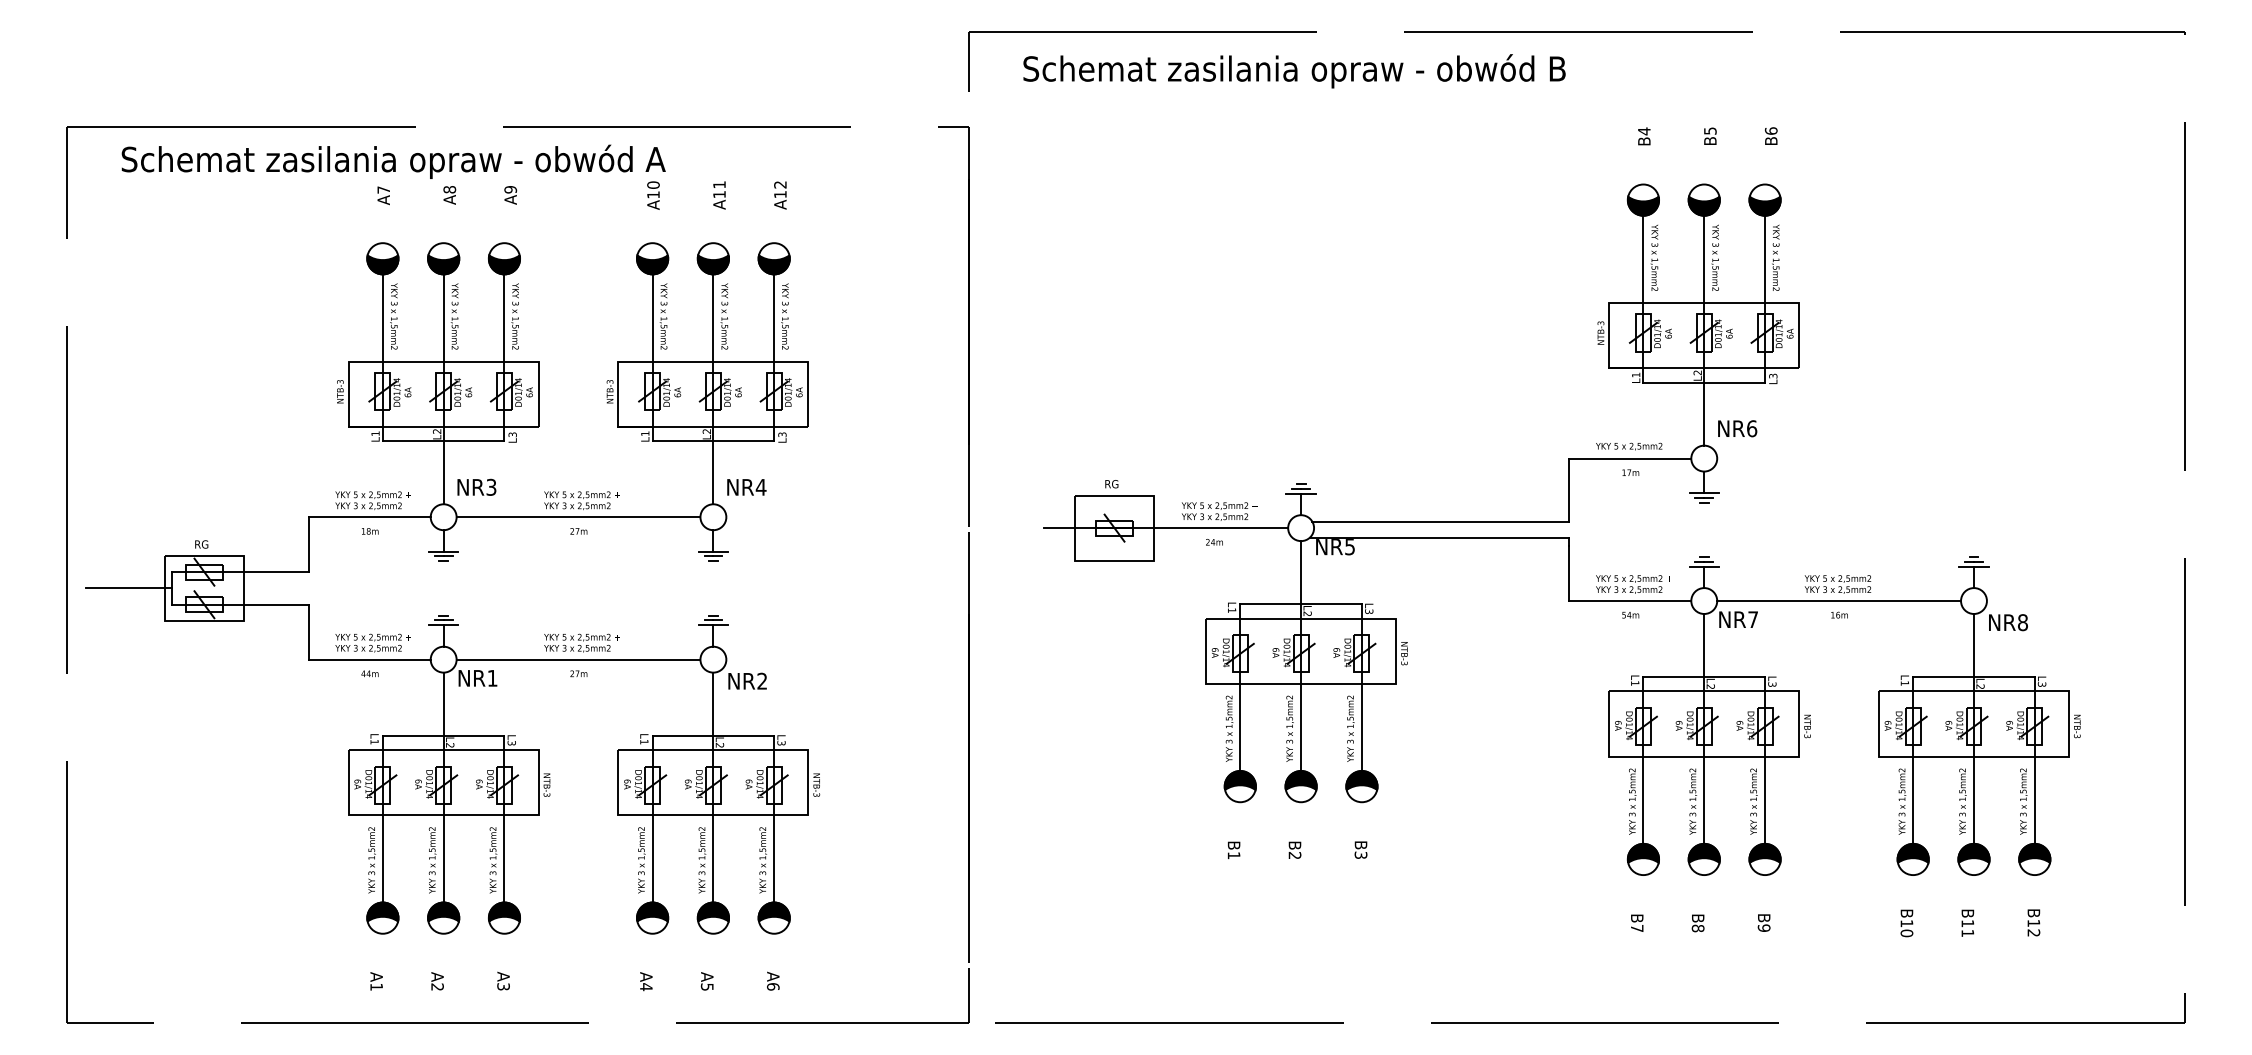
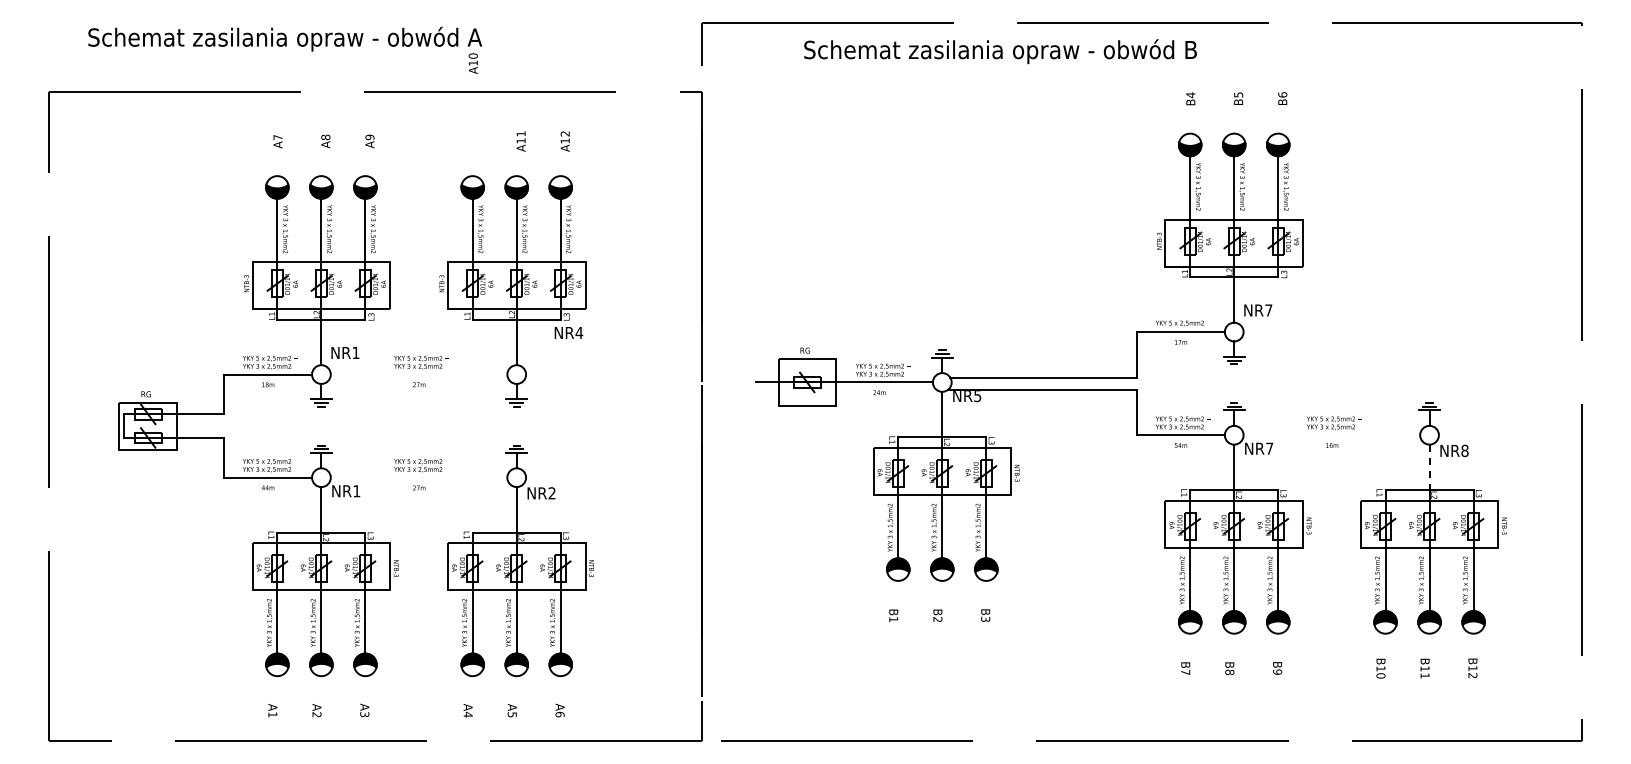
text: (1294, 71) -> (1000, 51), moved
text: (394, 176) -> (285, 49), moved
text: (1751, 428) -> (1268, 310), NR6 -> NR7
text: (490, 486) -> (355, 352), NR3 -> NR1
text: (746, 486) -> (568, 332), moved
line: (577, 517) -> (418, 374), removed
line: (128, 588) -> (93, 426), removed
line: (1838, 601) -> (1331, 435), removed
line: (1973, 645) -> (1429, 467), solid -> dashed
line: (577, 659) -> (418, 477), removed

